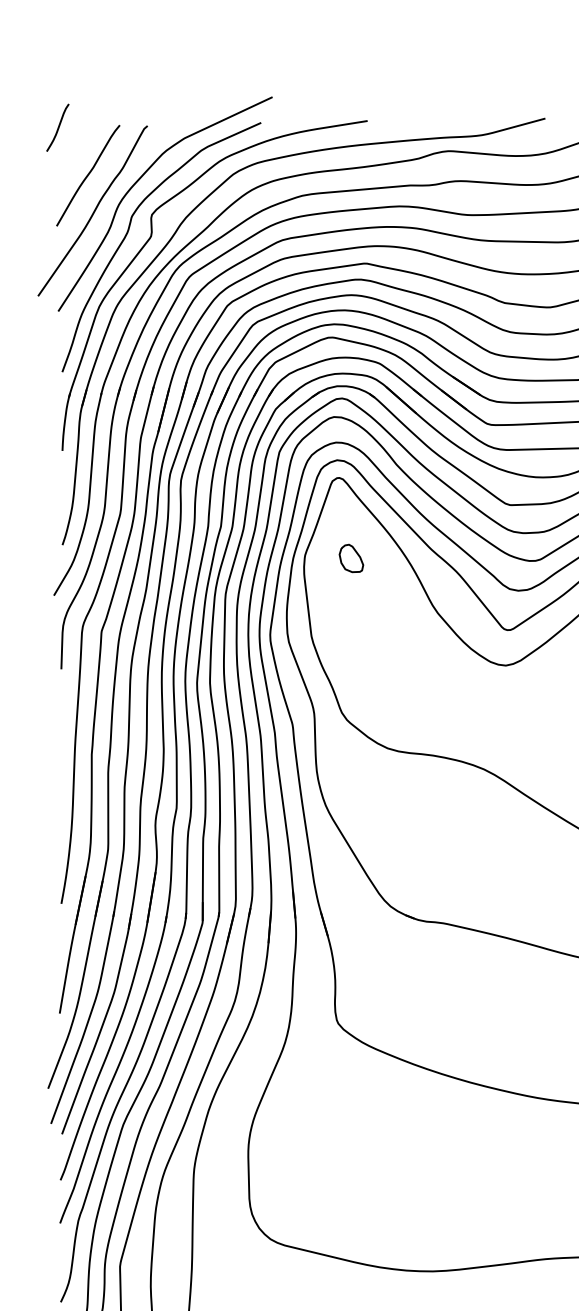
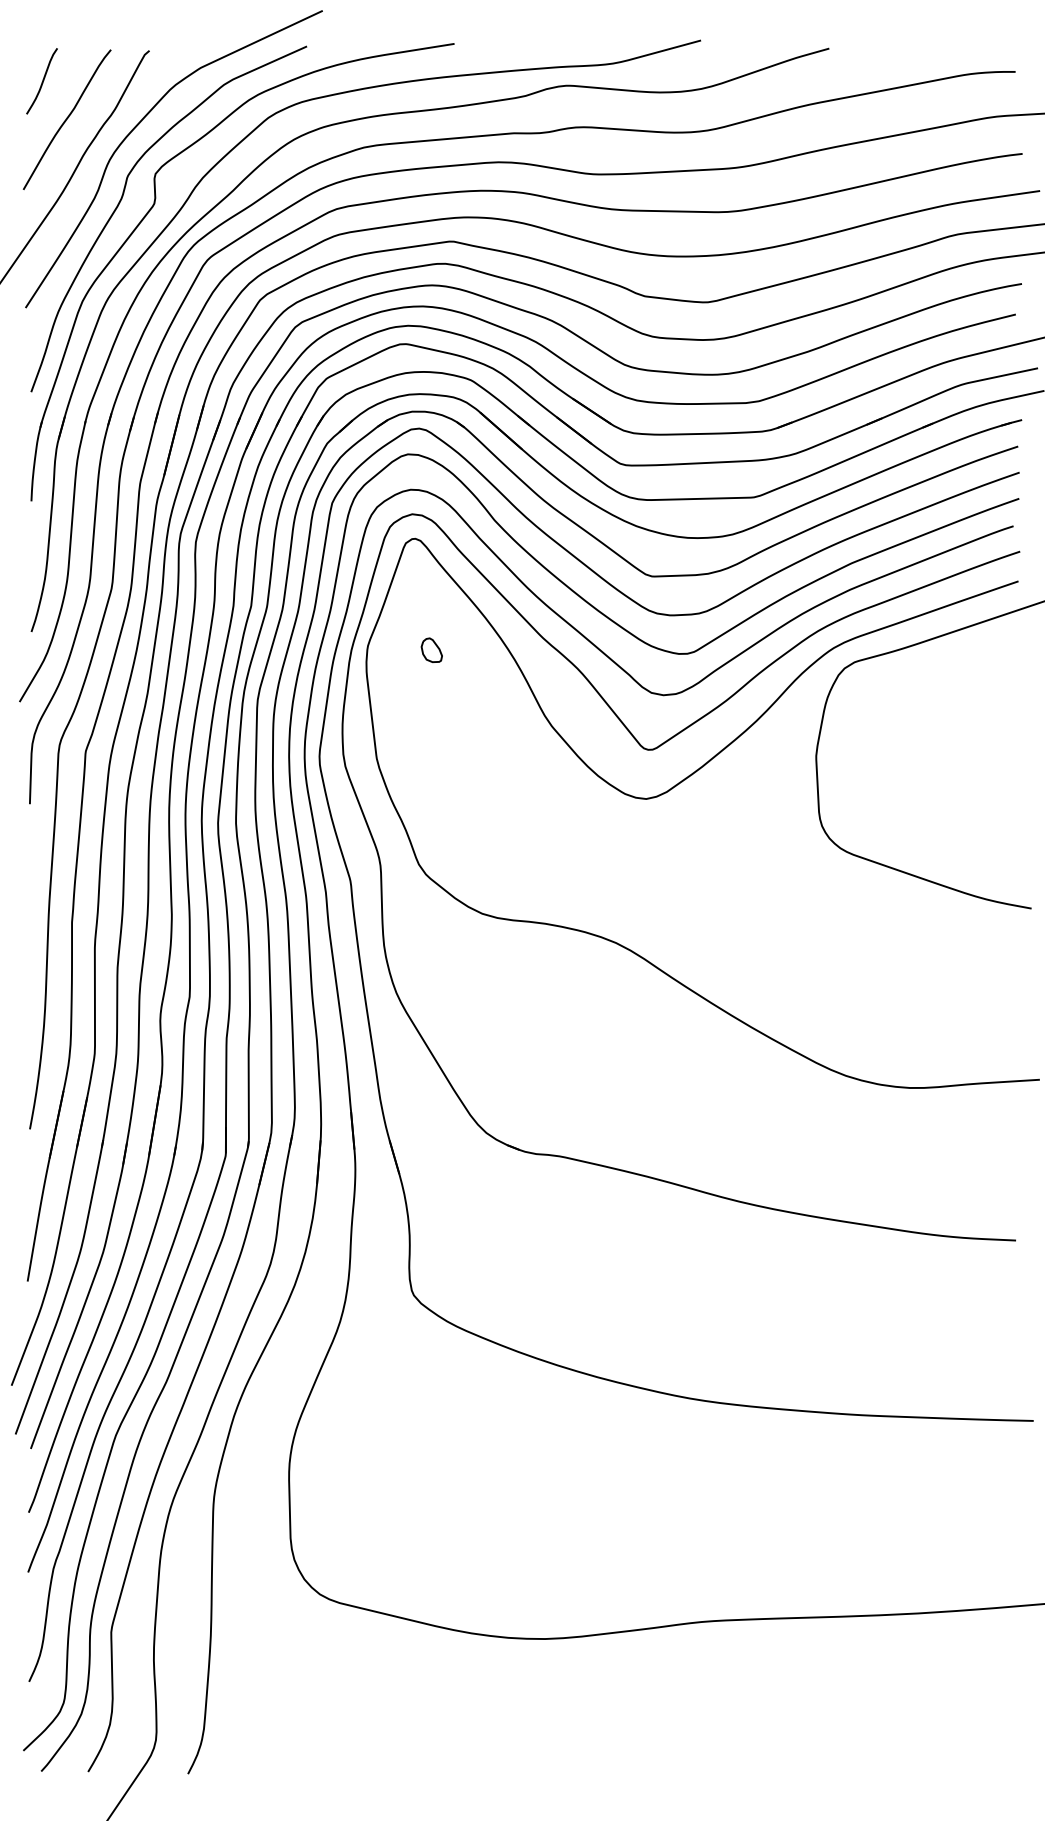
curve: (58, 127) -> (42, 81), moved
part: (351, 557) -> (431, 649), size x0.62

